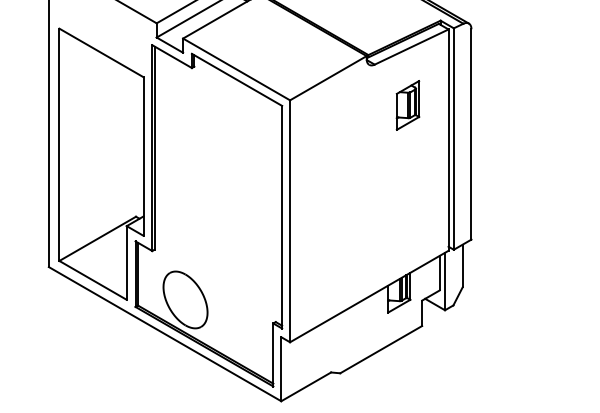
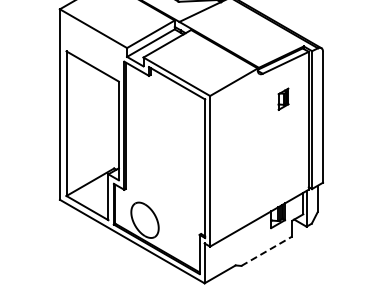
part: (407, 105) -> (283, 99), size x0.7
line: (382, 348) -> (267, 250), solid -> dashed

